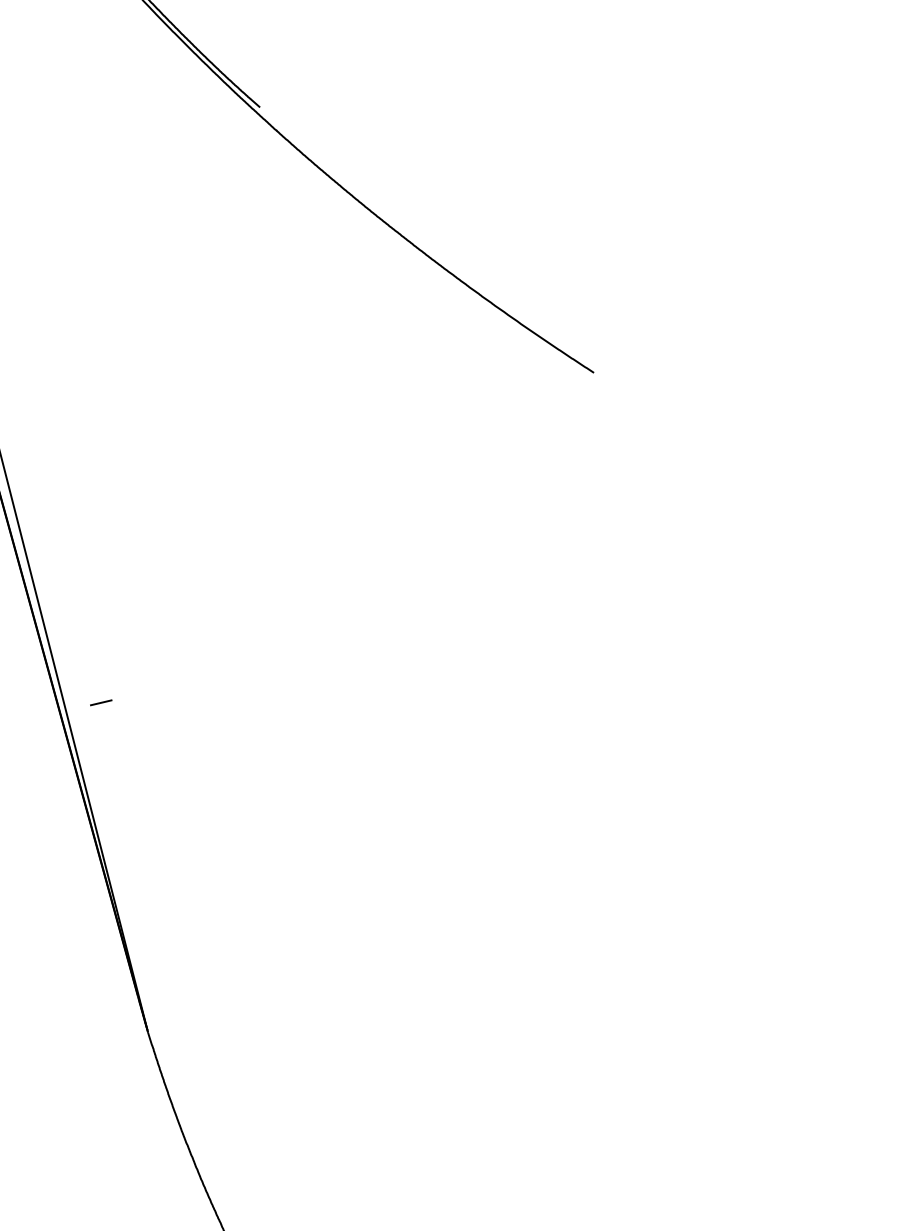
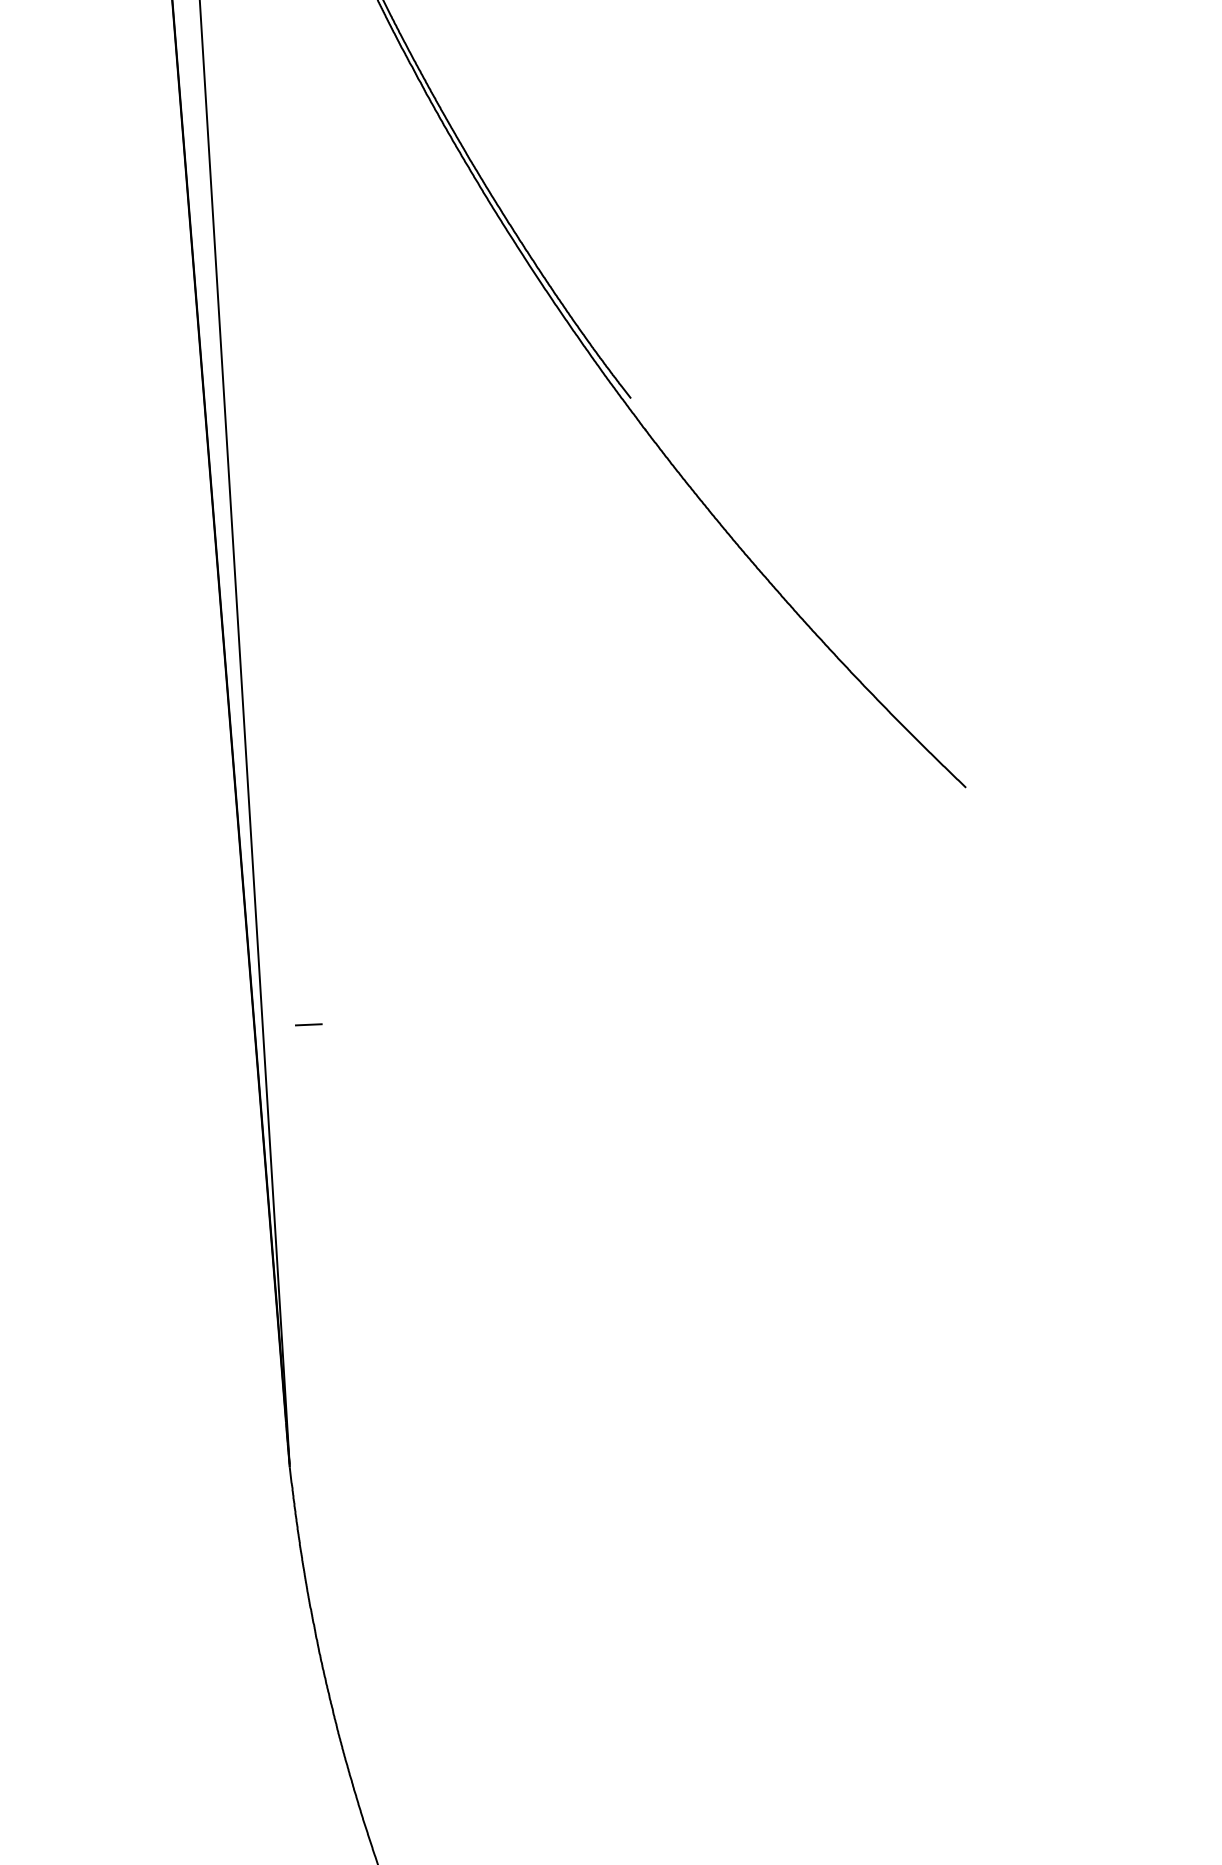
line: (100, 702) -> (308, 1024), moved

